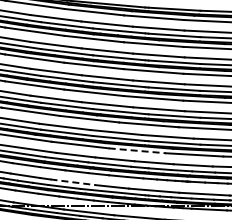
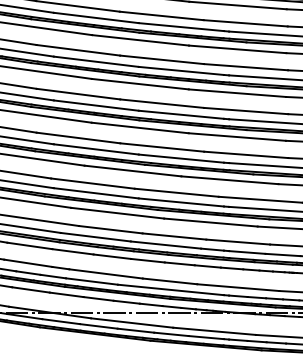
line: (137, 150) -> (211, 222), dashed -> solid
line: (73, 182) -> (106, 274), dashed -> solid

